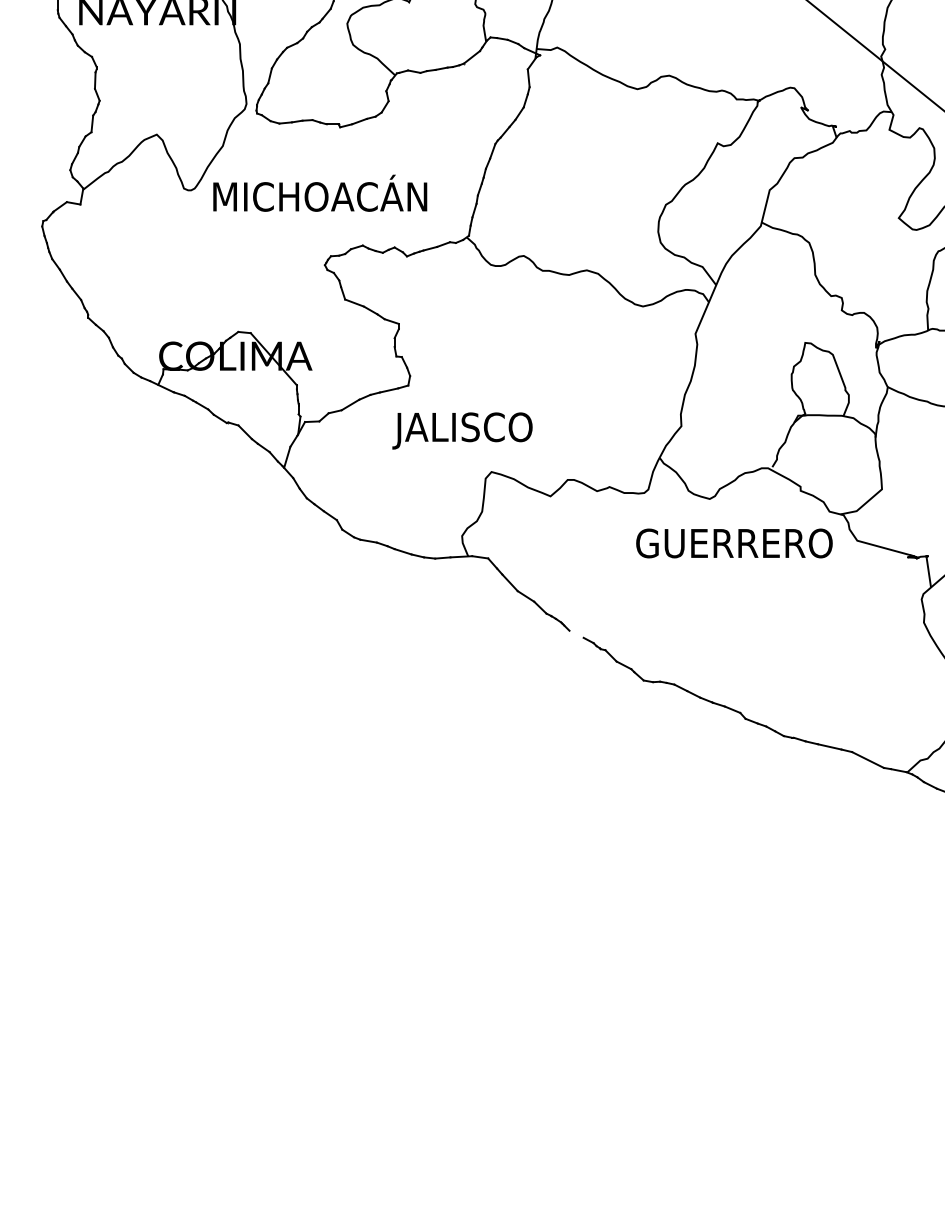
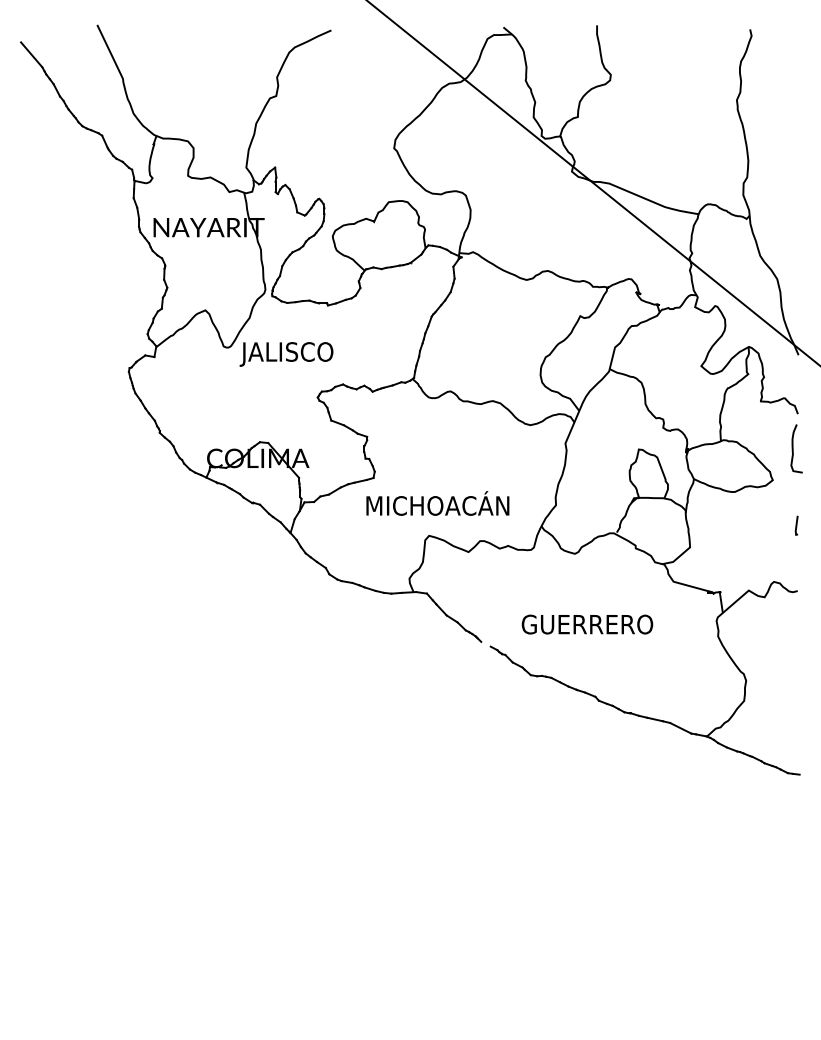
text: (316, 196) -> (312, 351), MICHOACÁN -> JALISCO
text: (501, 426) -> (435, 505), JALISCO -> MICHOACÁN
text: (734, 543) -> (587, 624), moved

